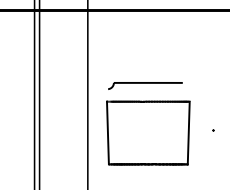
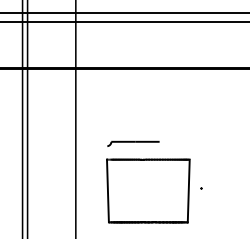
part: (145, 85) -> (133, 143), size x0.7
part: (148, 132) -> (148, 190), moved

